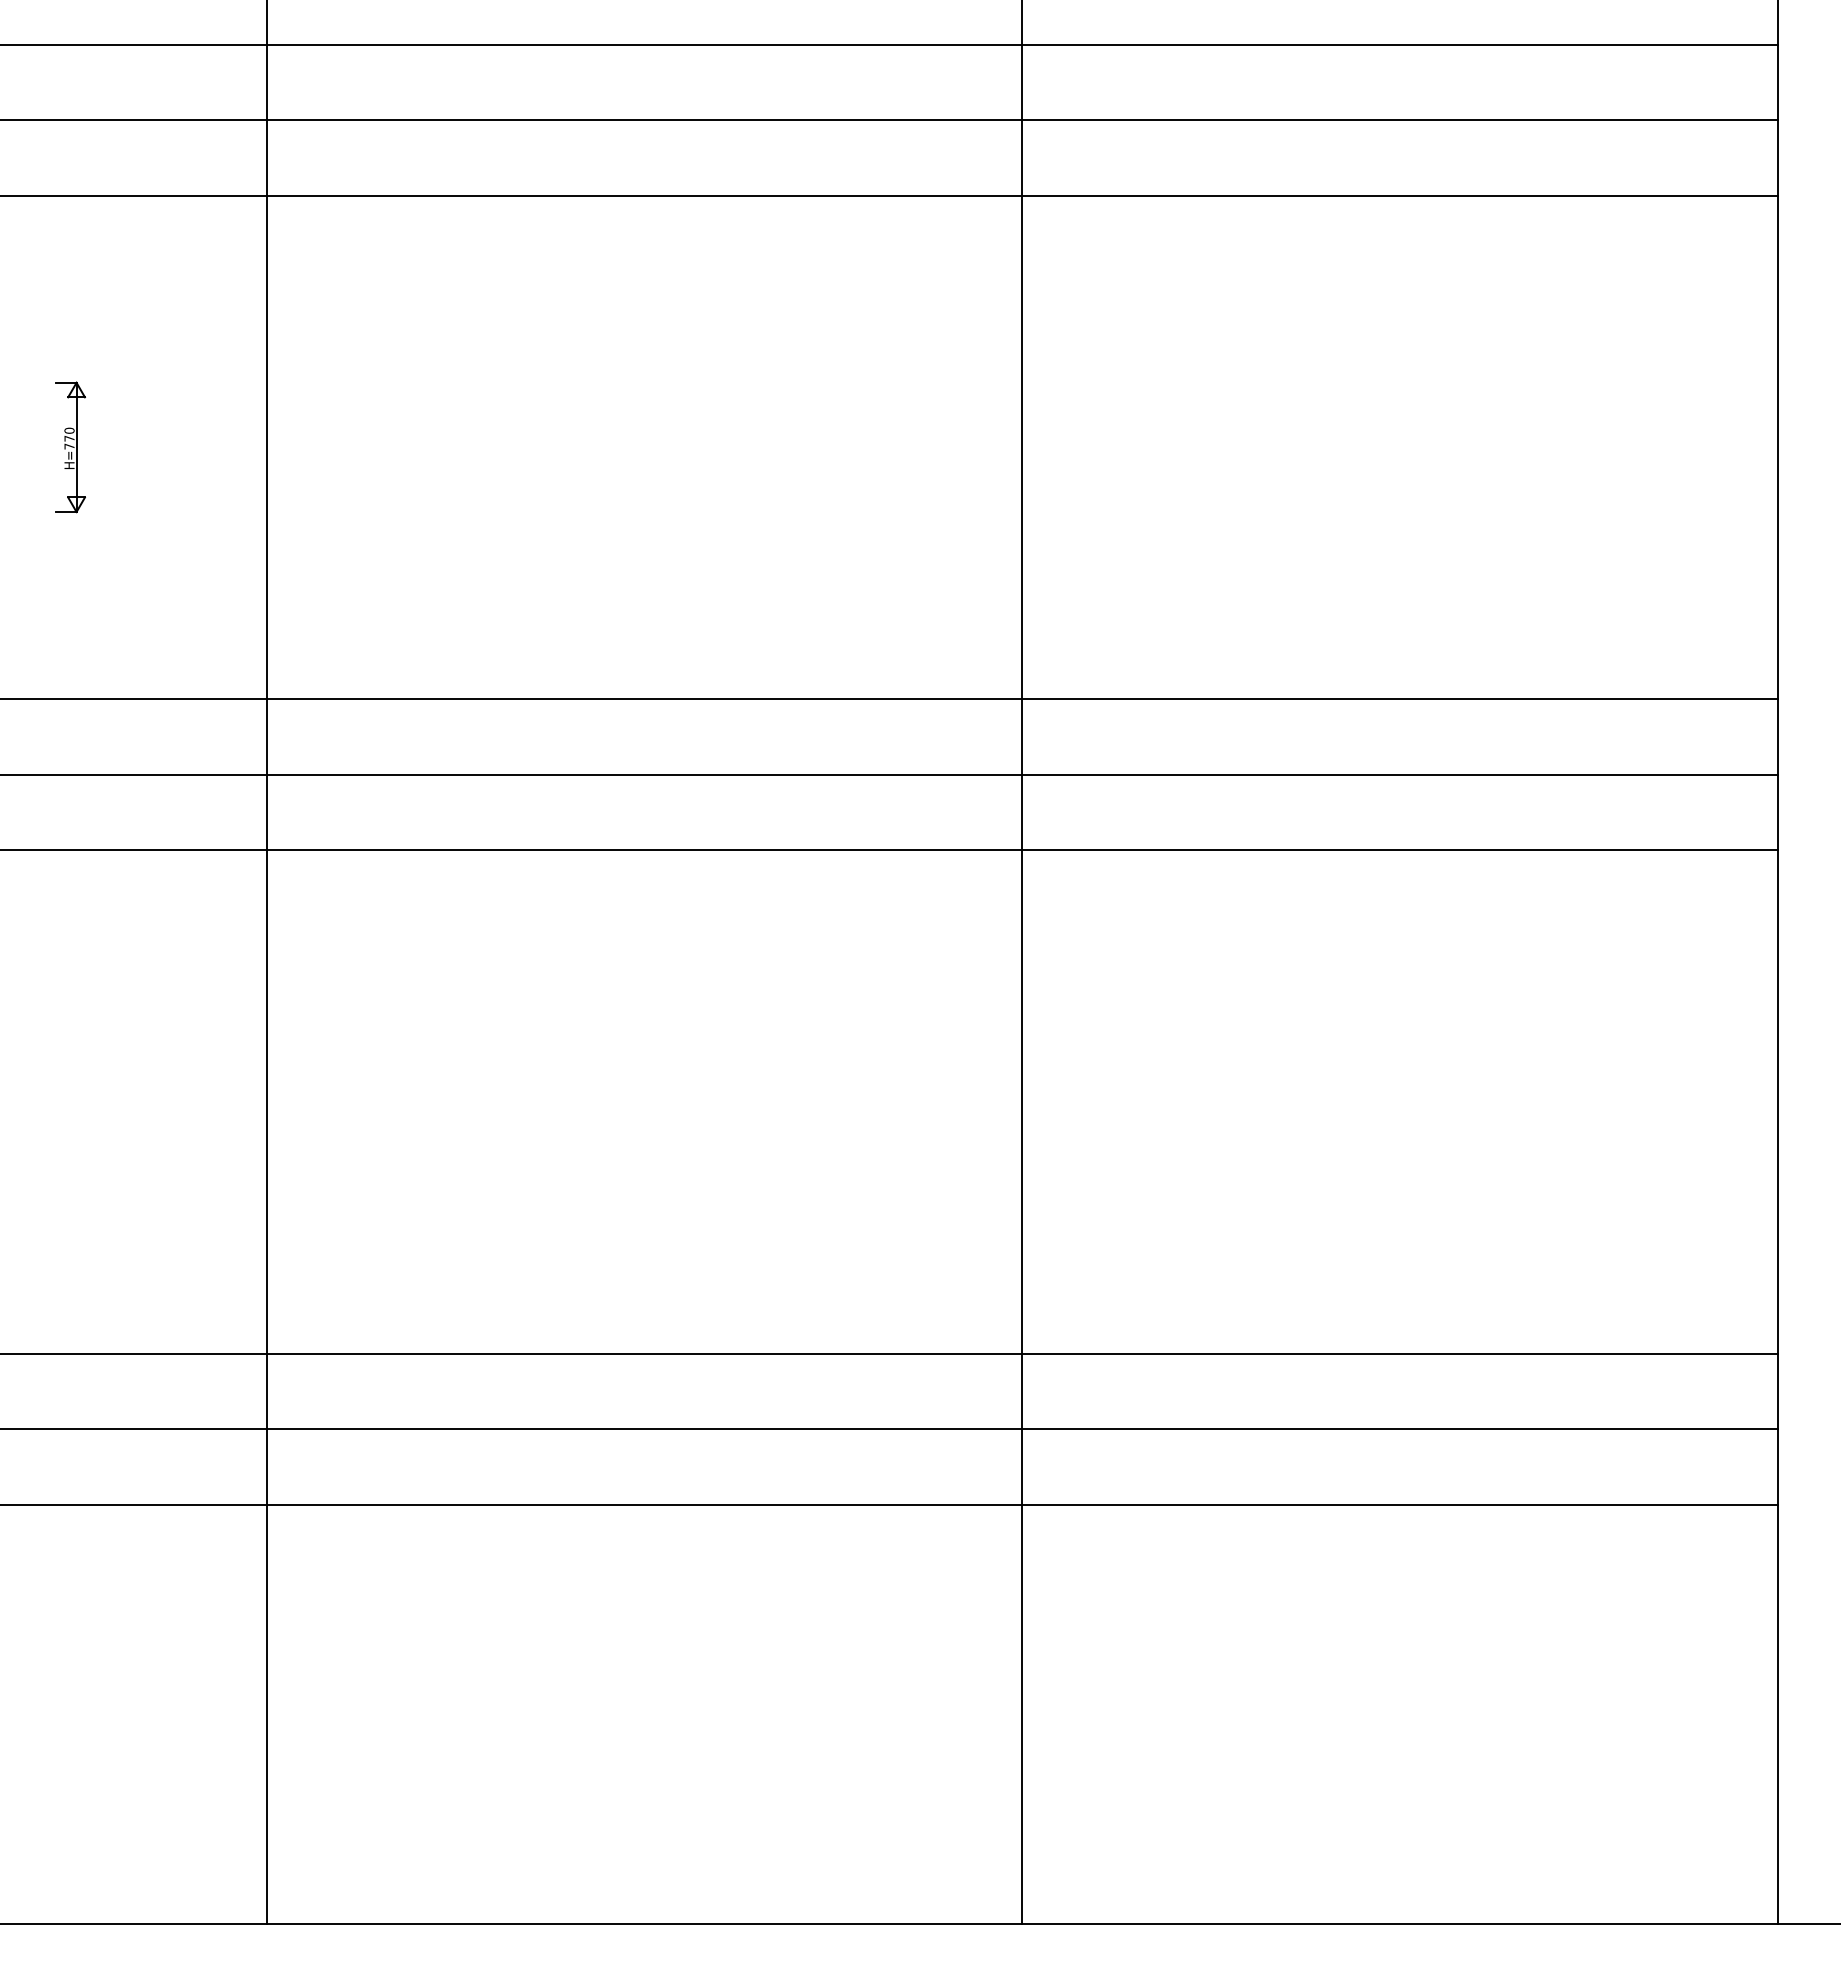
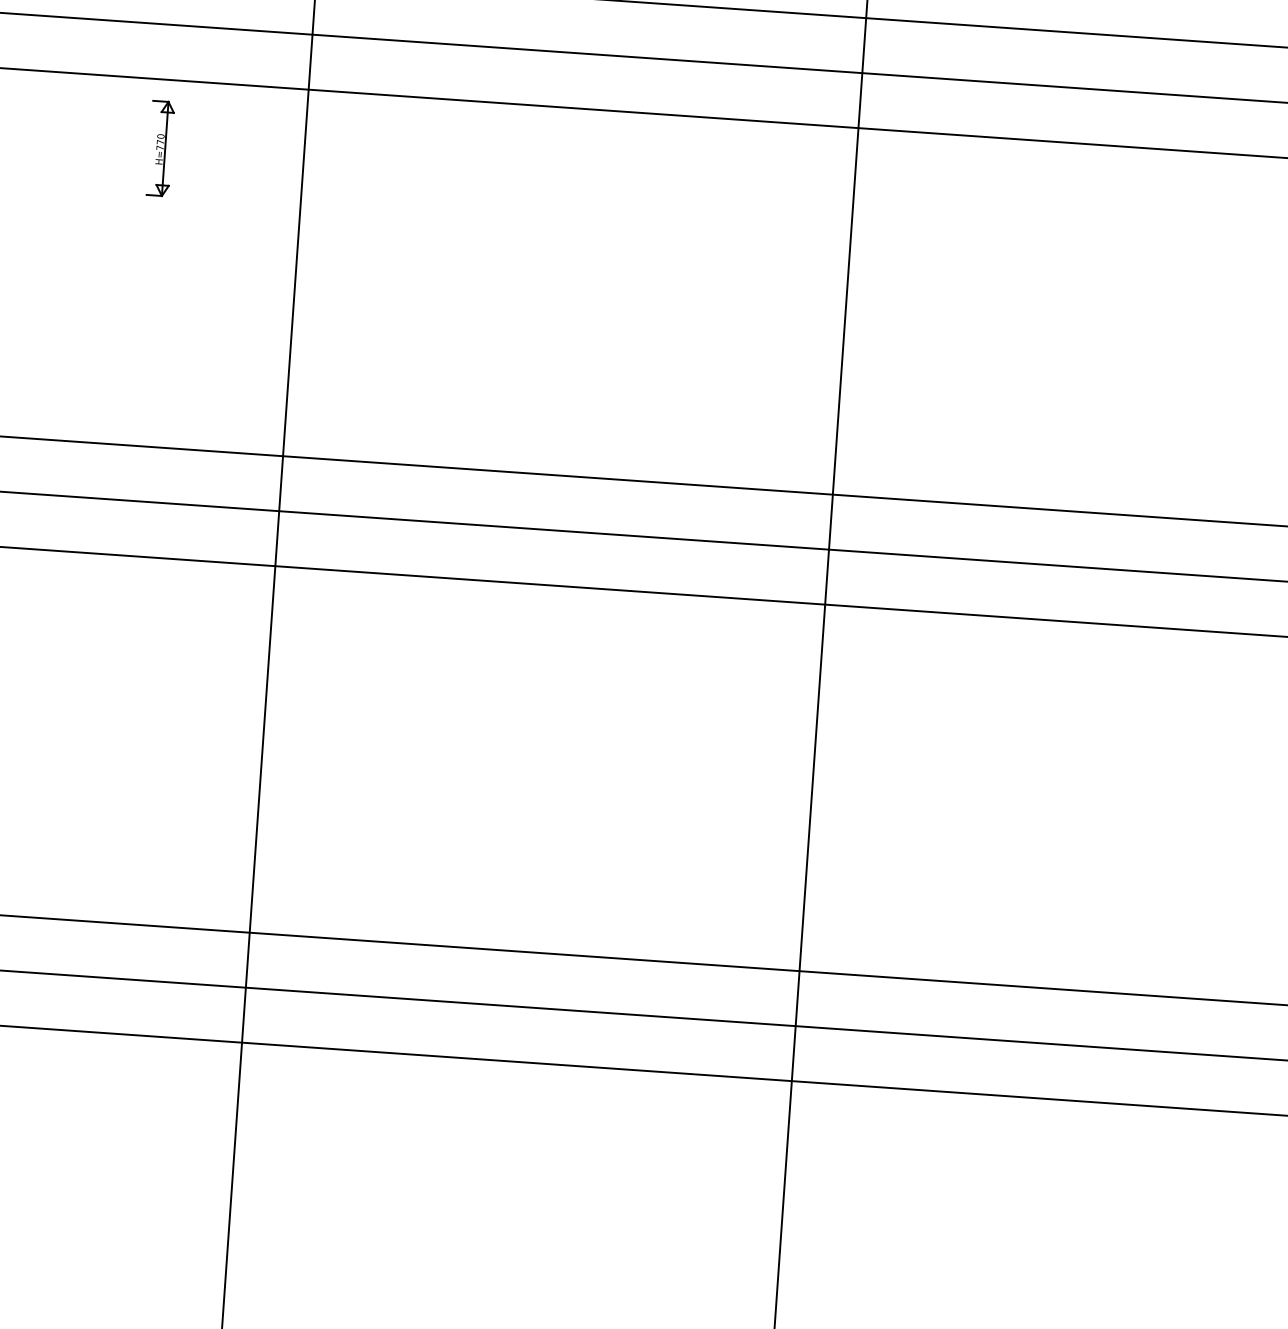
part: (70, 447) -> (160, 148), moved

